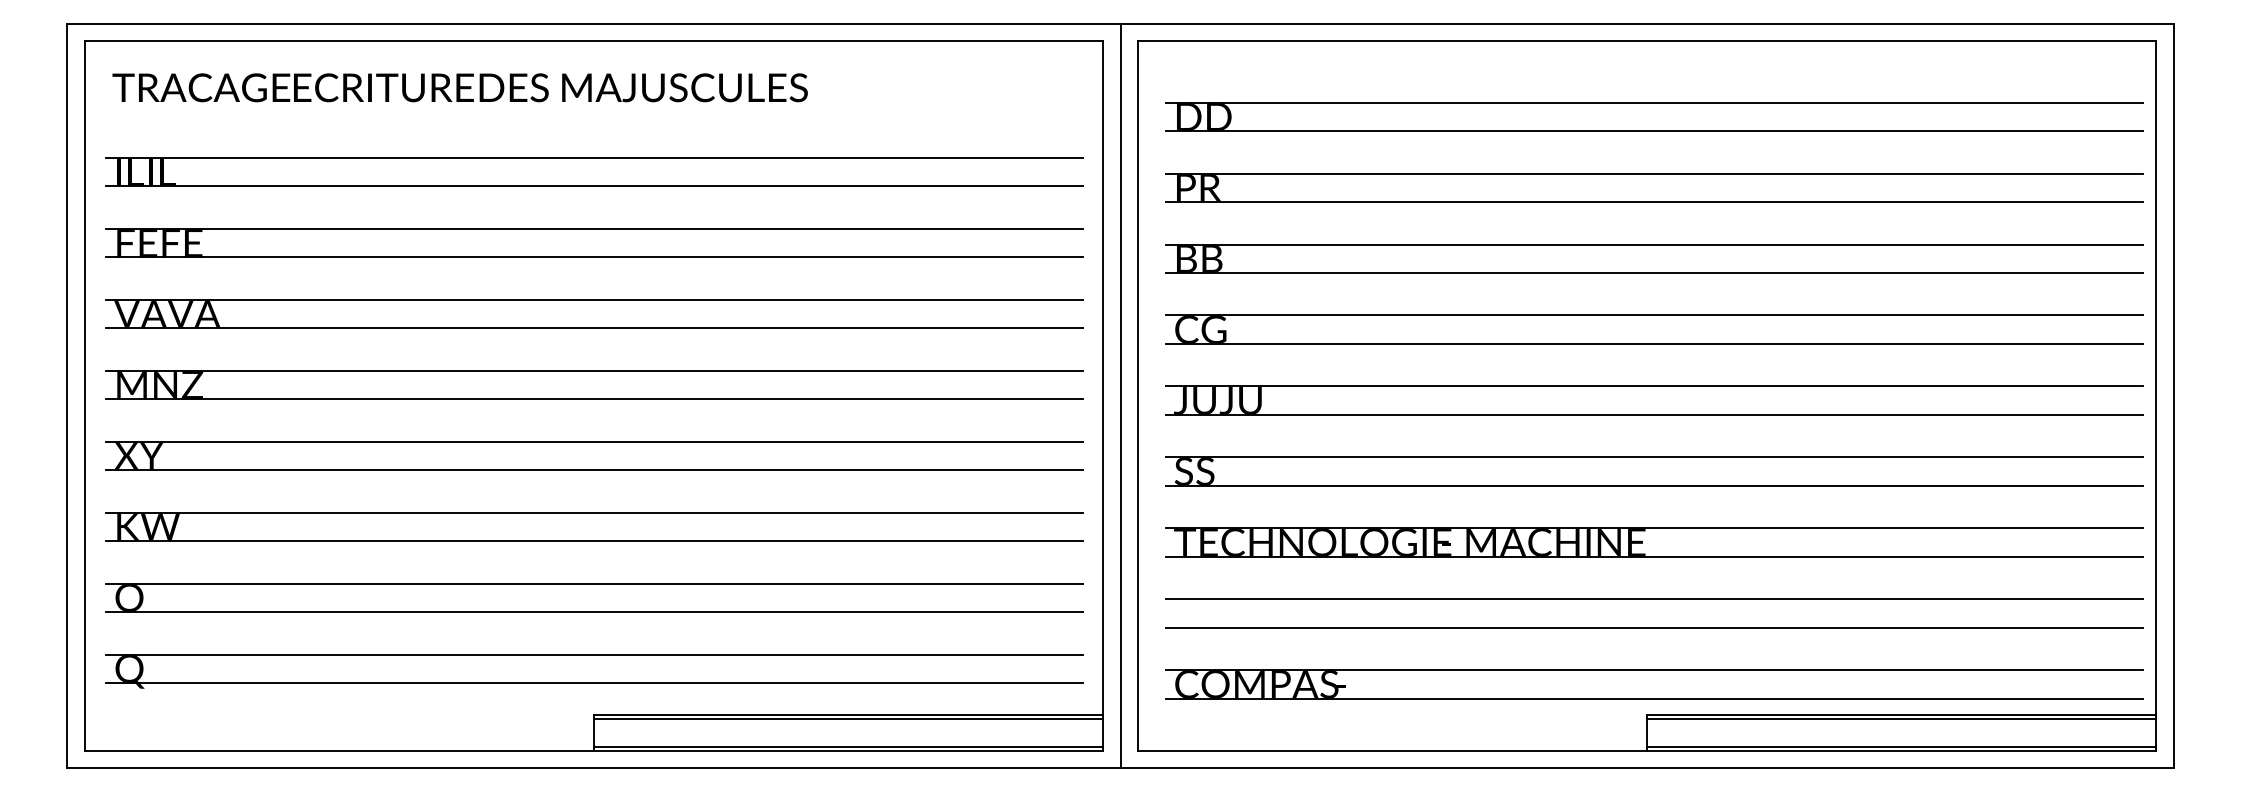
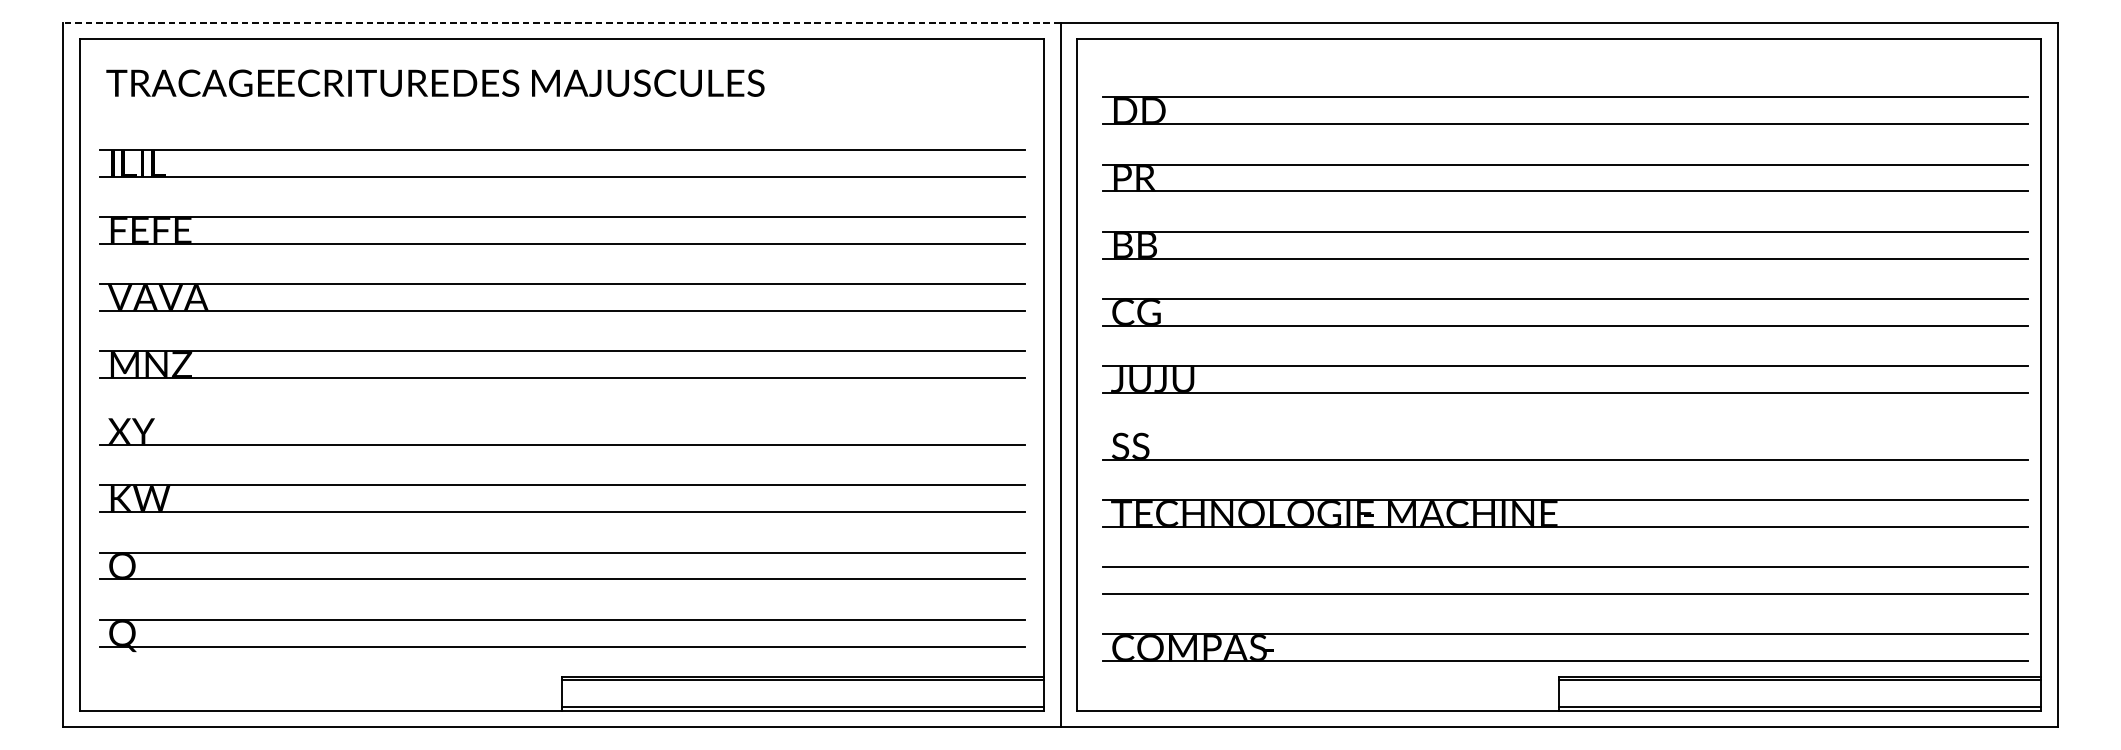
line: (593, 23) -> (561, 22), solid -> dashed
line: (593, 441) -> (561, 418), removed
line: (1653, 457) -> (1565, 433), removed

